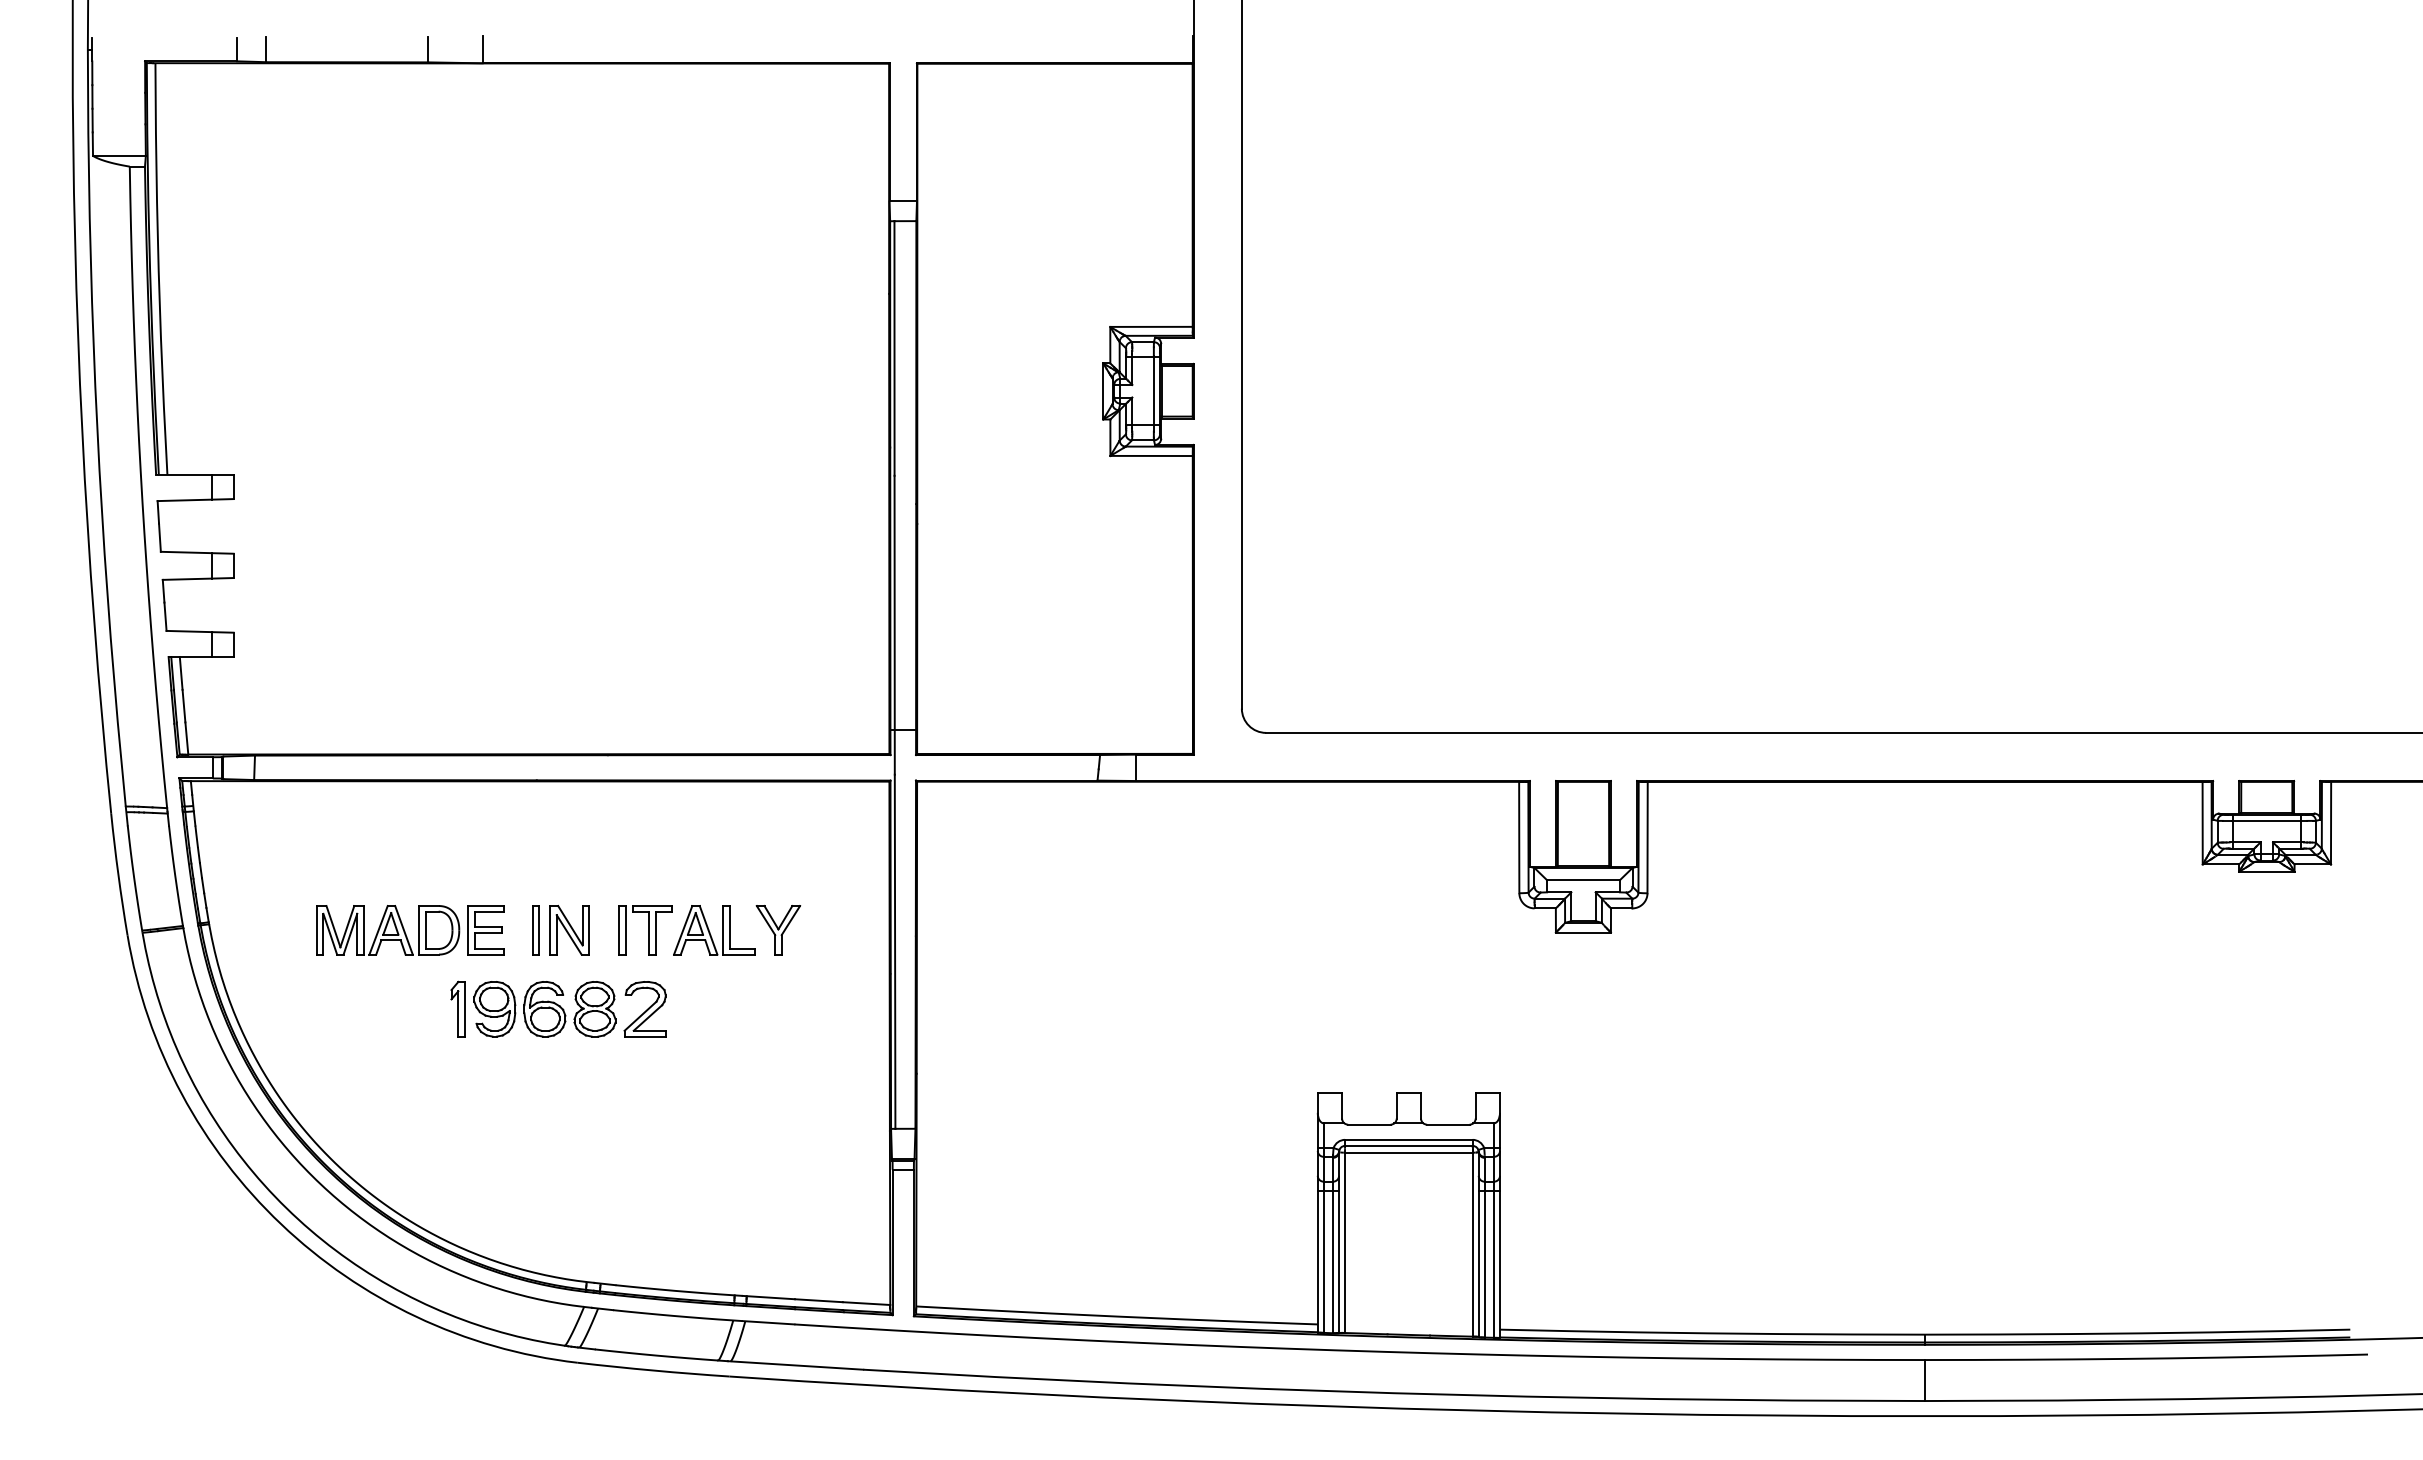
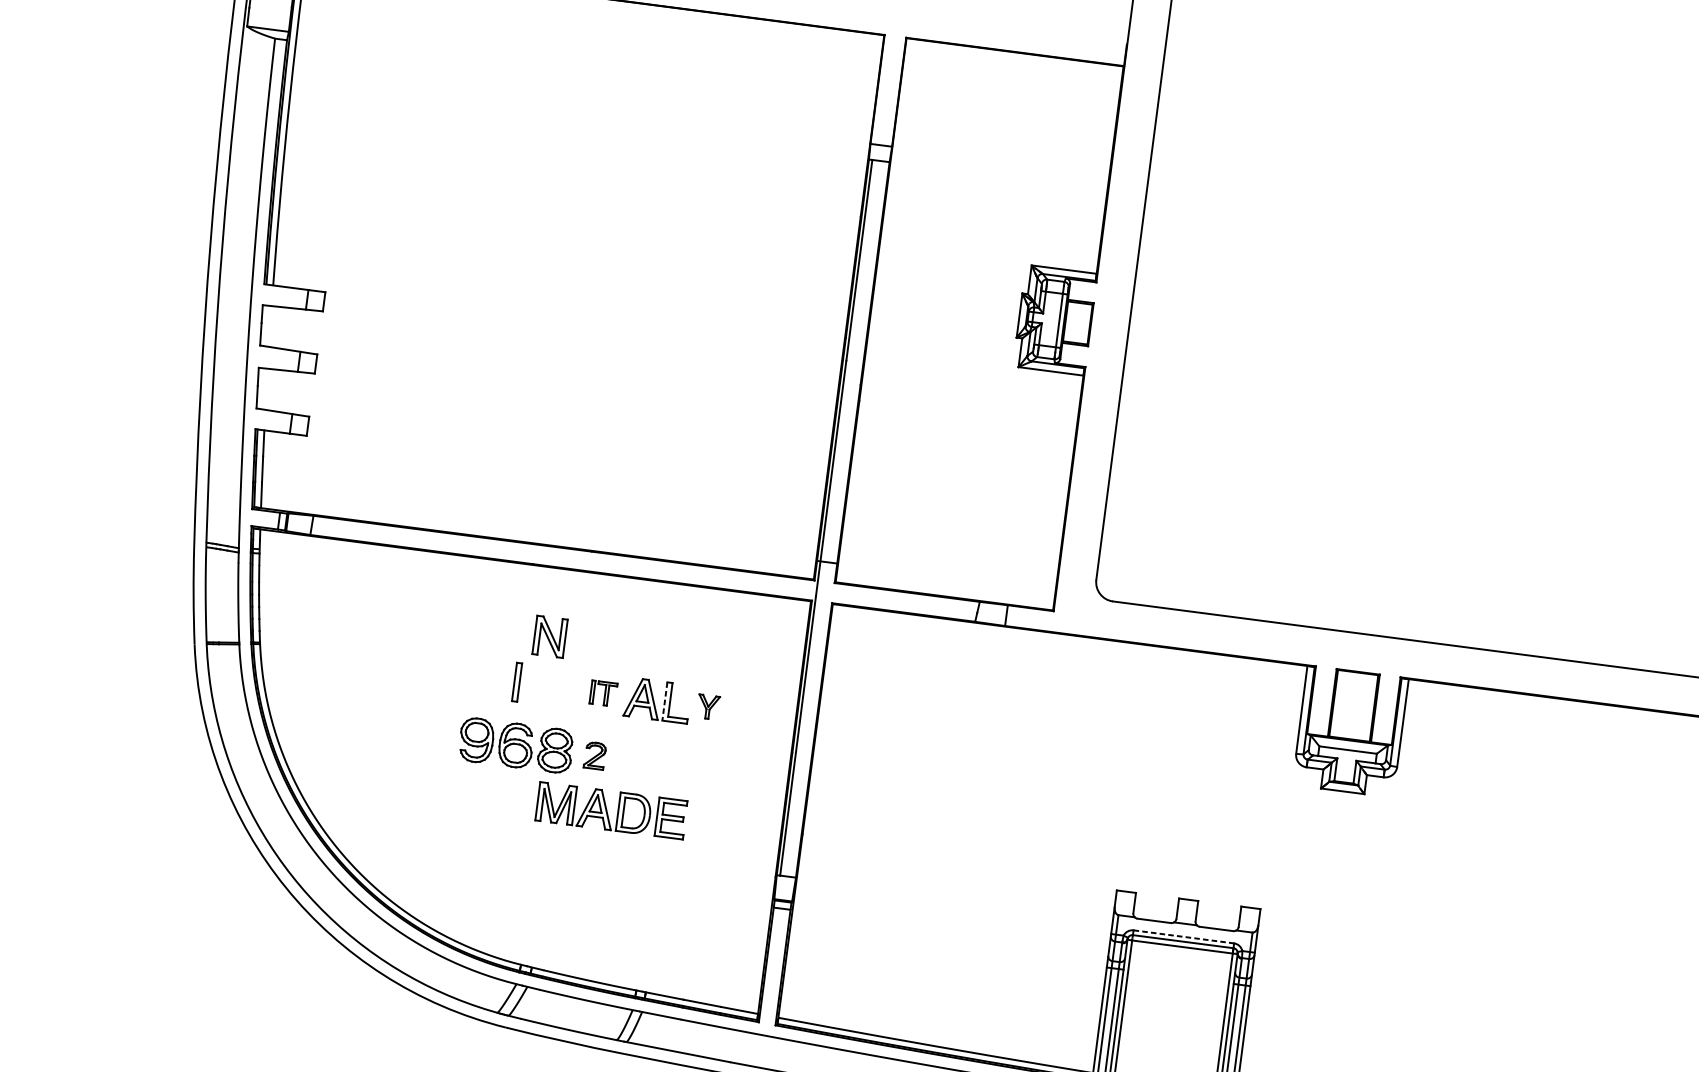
part: (410, 930) -> (611, 810), moved
part: (569, 930) -> (549, 637), moved
part: (645, 930) -> (603, 693), size x0.6
line: (723, 930) -> (664, 701), solid -> dashed
part: (778, 930) -> (708, 707), size x0.6
part: (457, 1008) -> (447, 735), removed
part: (644, 1009) -> (594, 755), size x0.6
line: (1408, 1139) -> (1183, 936), solid -> dashed

